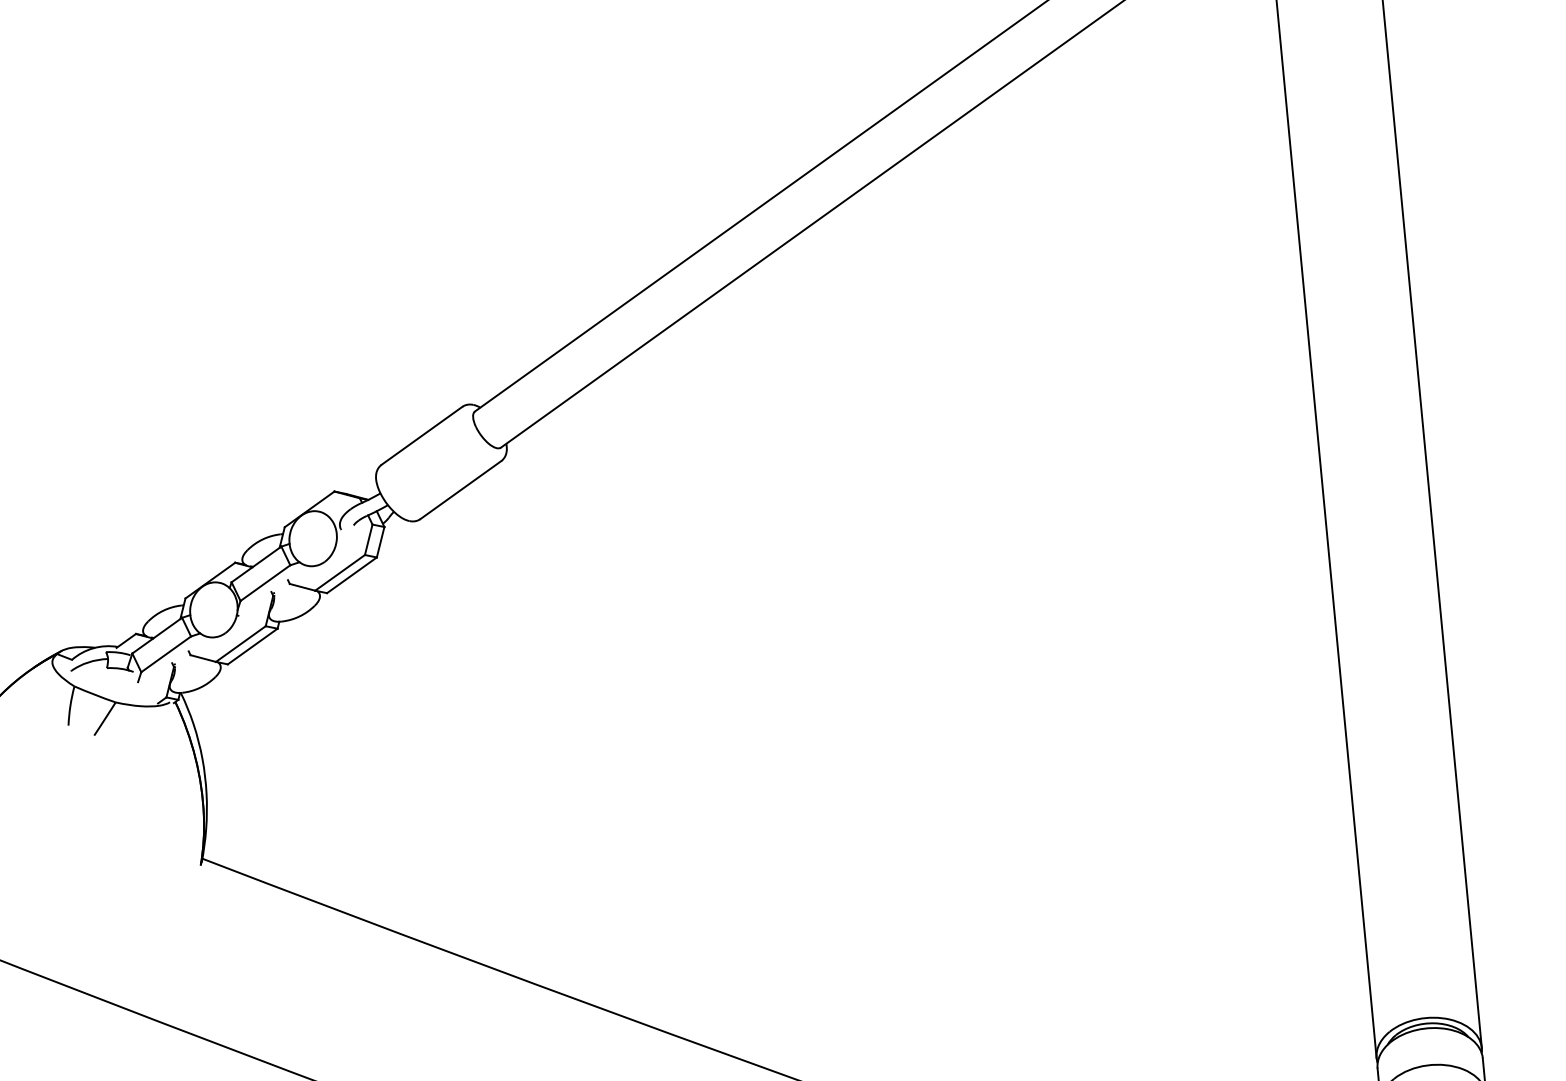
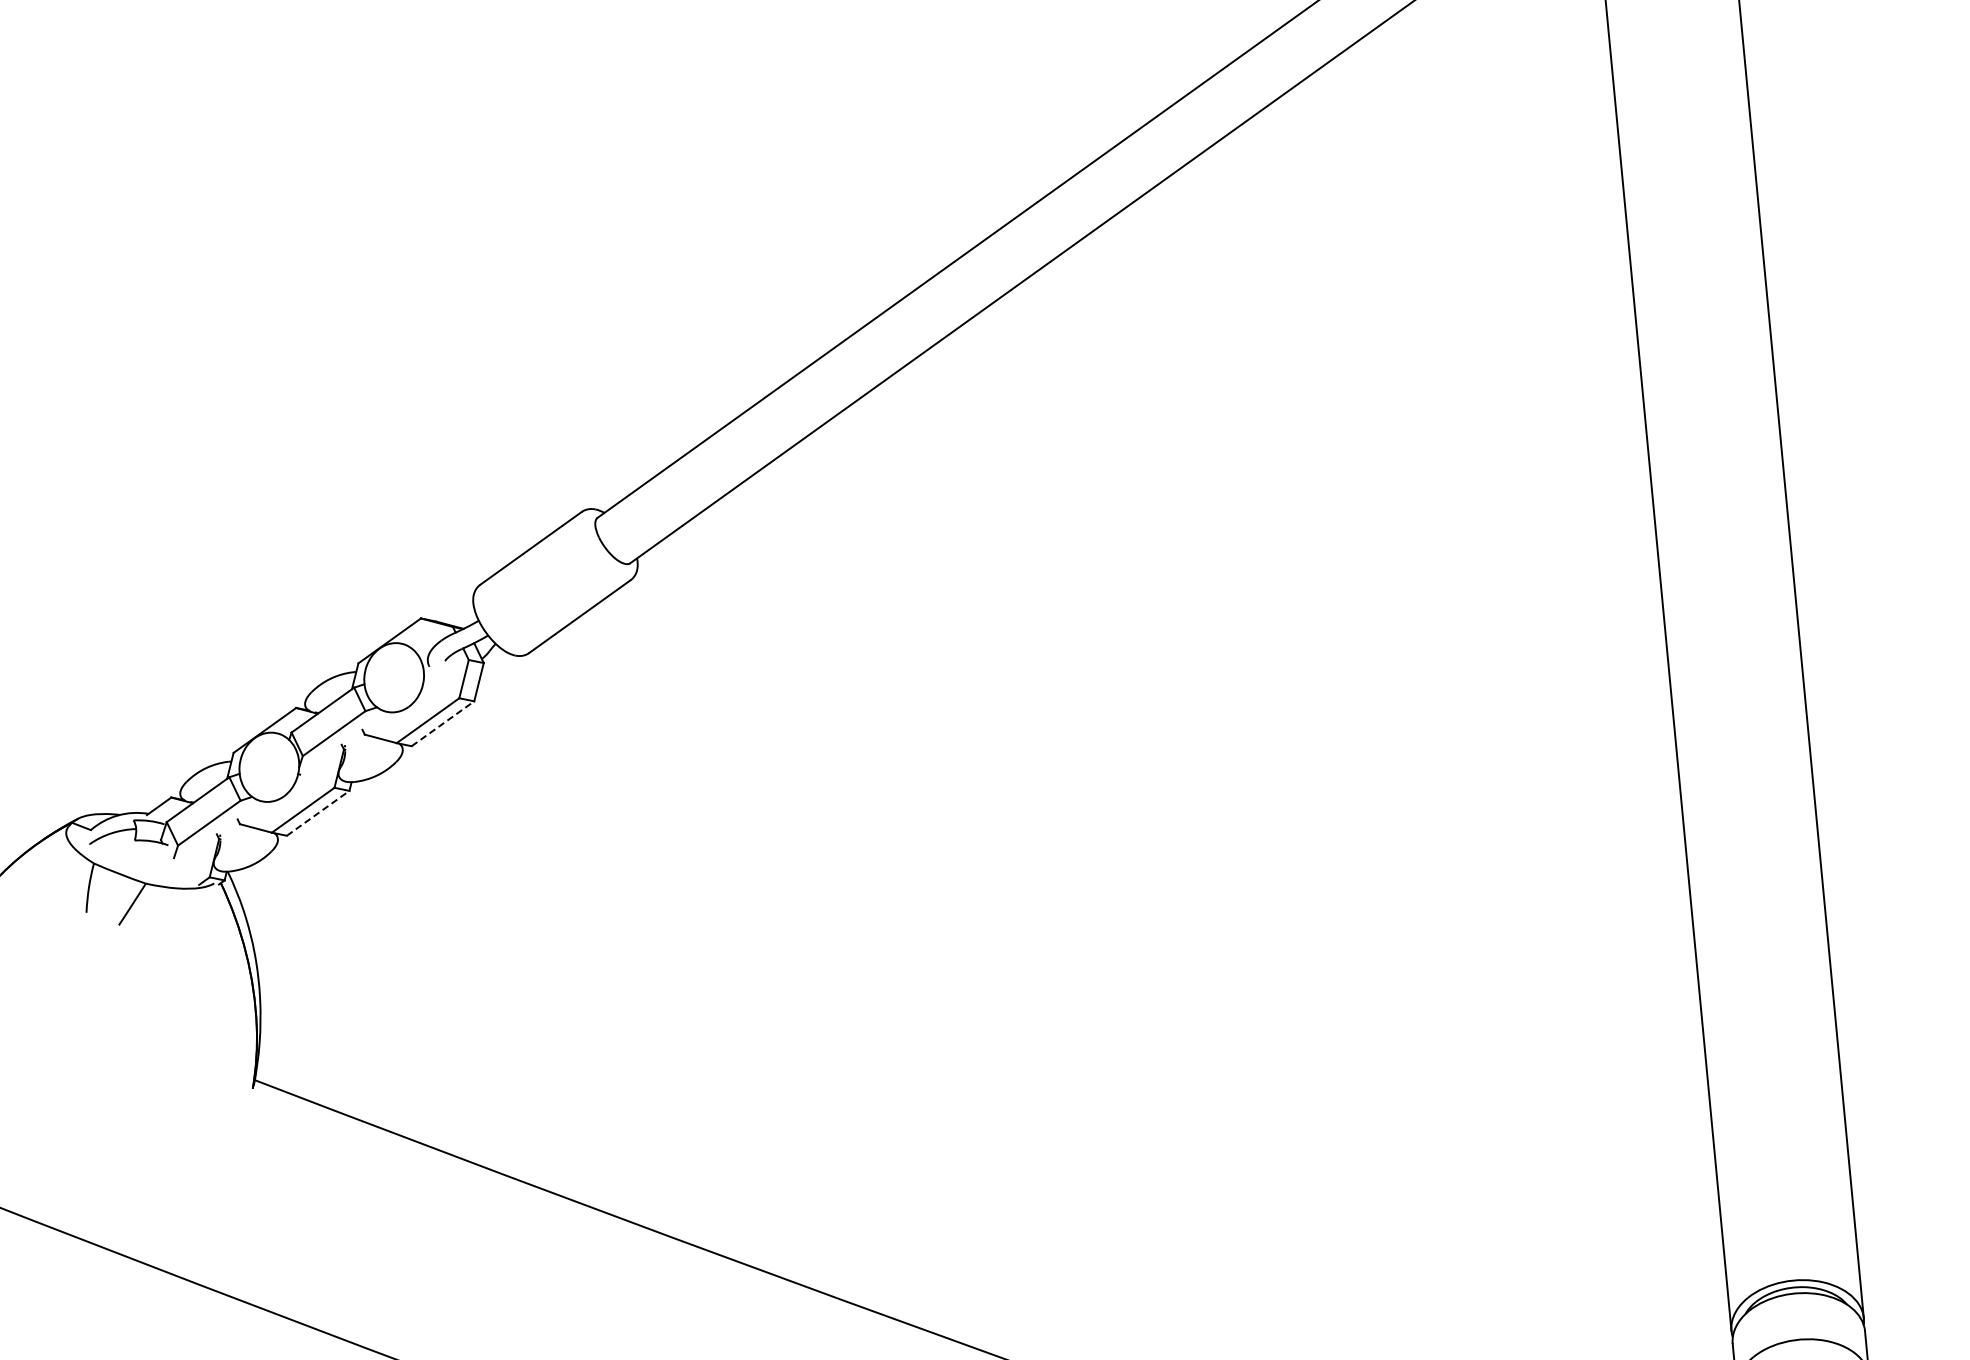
line: (351, 575) -> (442, 723), solid -> dashed
line: (252, 646) -> (318, 813), solid -> dashed

